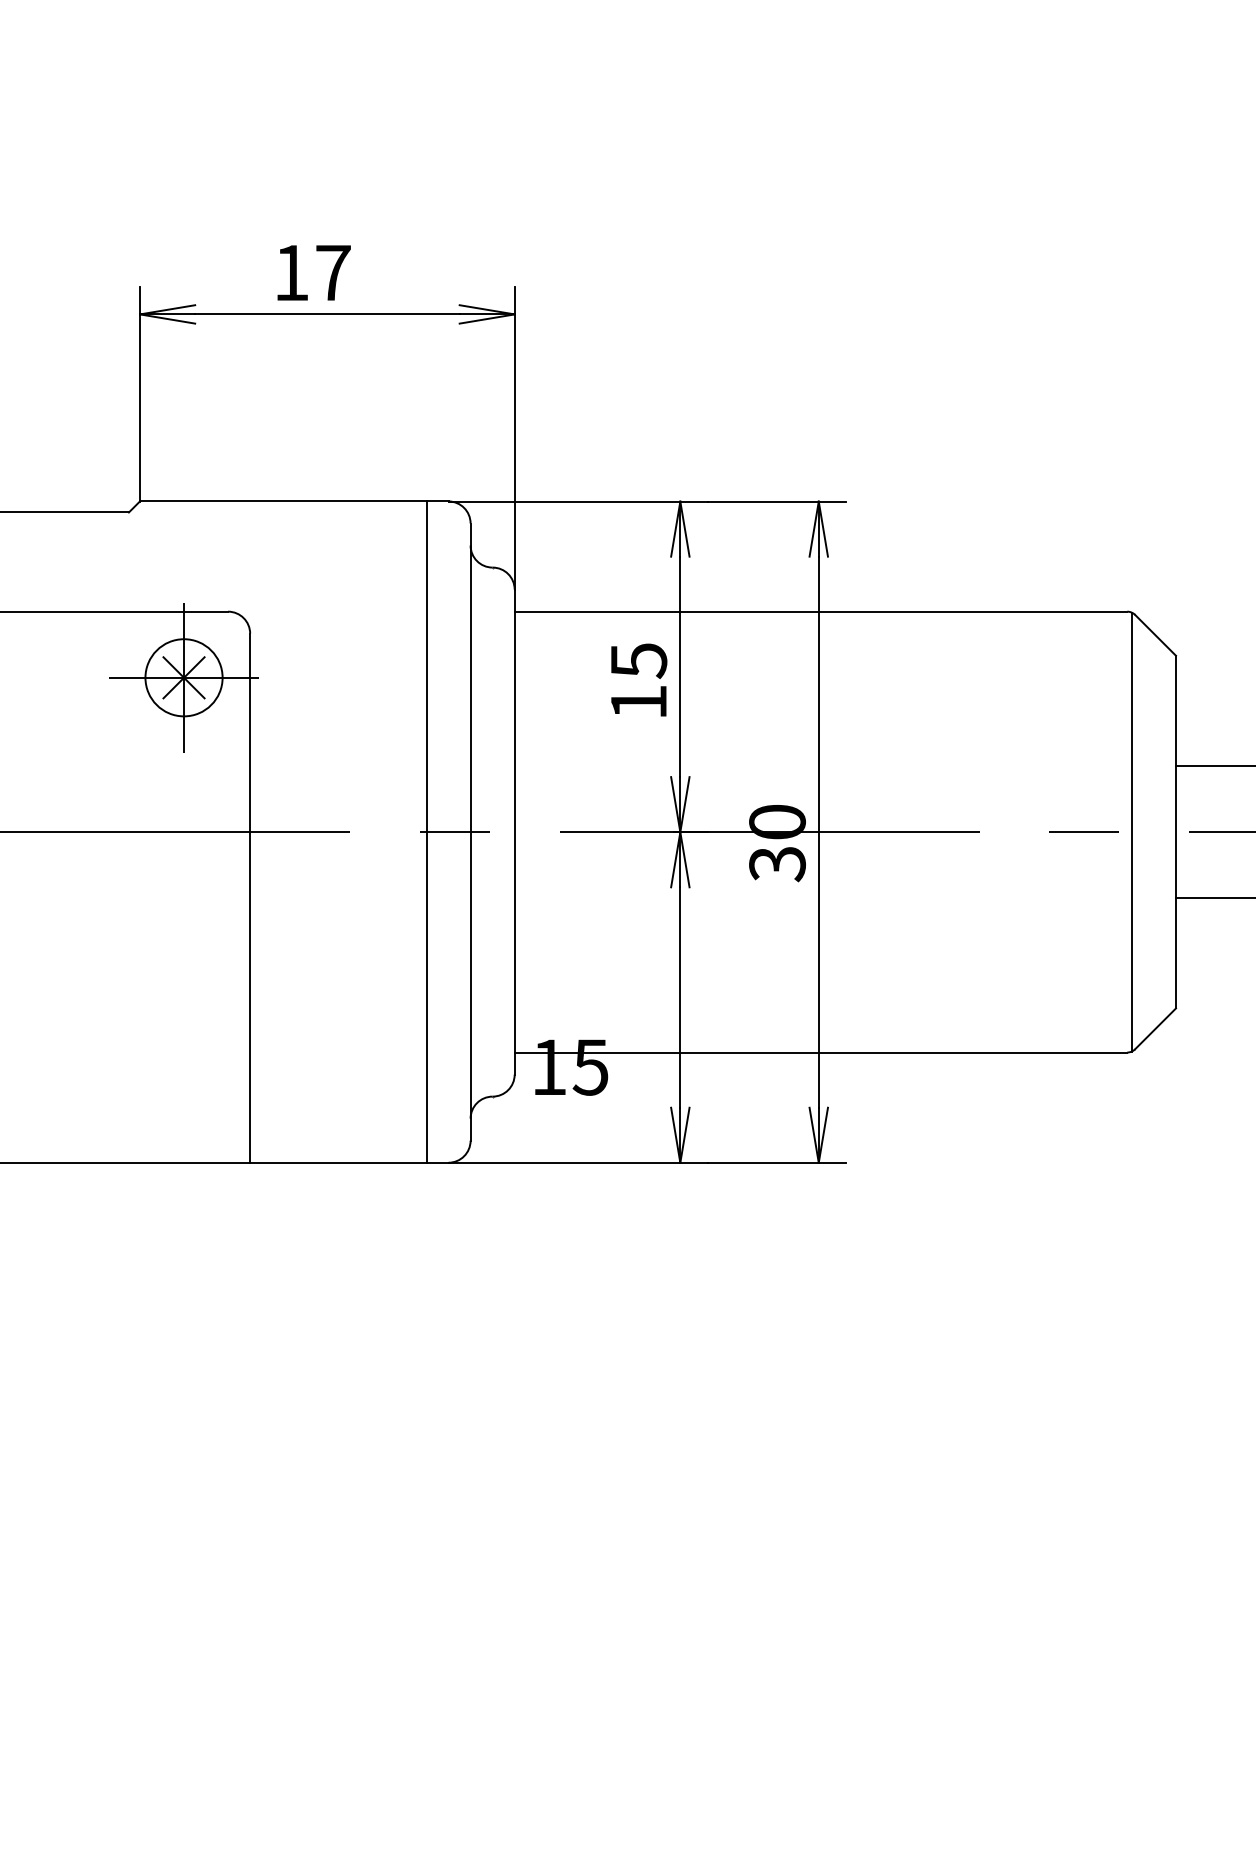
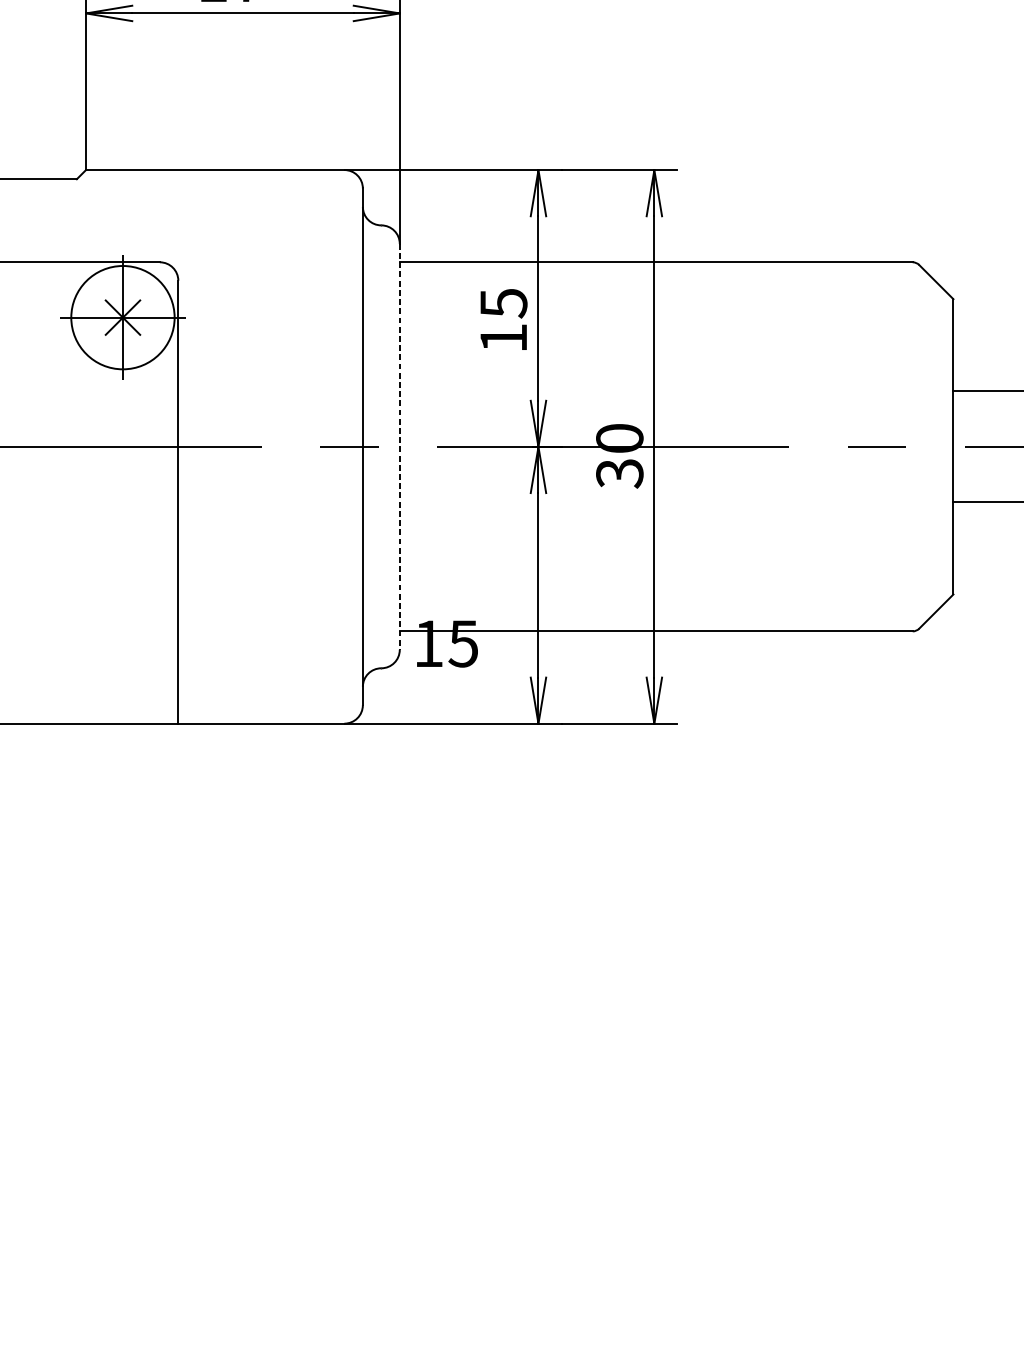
circle: (183, 677) -> (122, 317), size x1.6
line: (426, 831) -> (325, 446), removed
line: (1131, 831) -> (916, 446), removed
line: (514, 832) -> (399, 447), solid -> dashed

